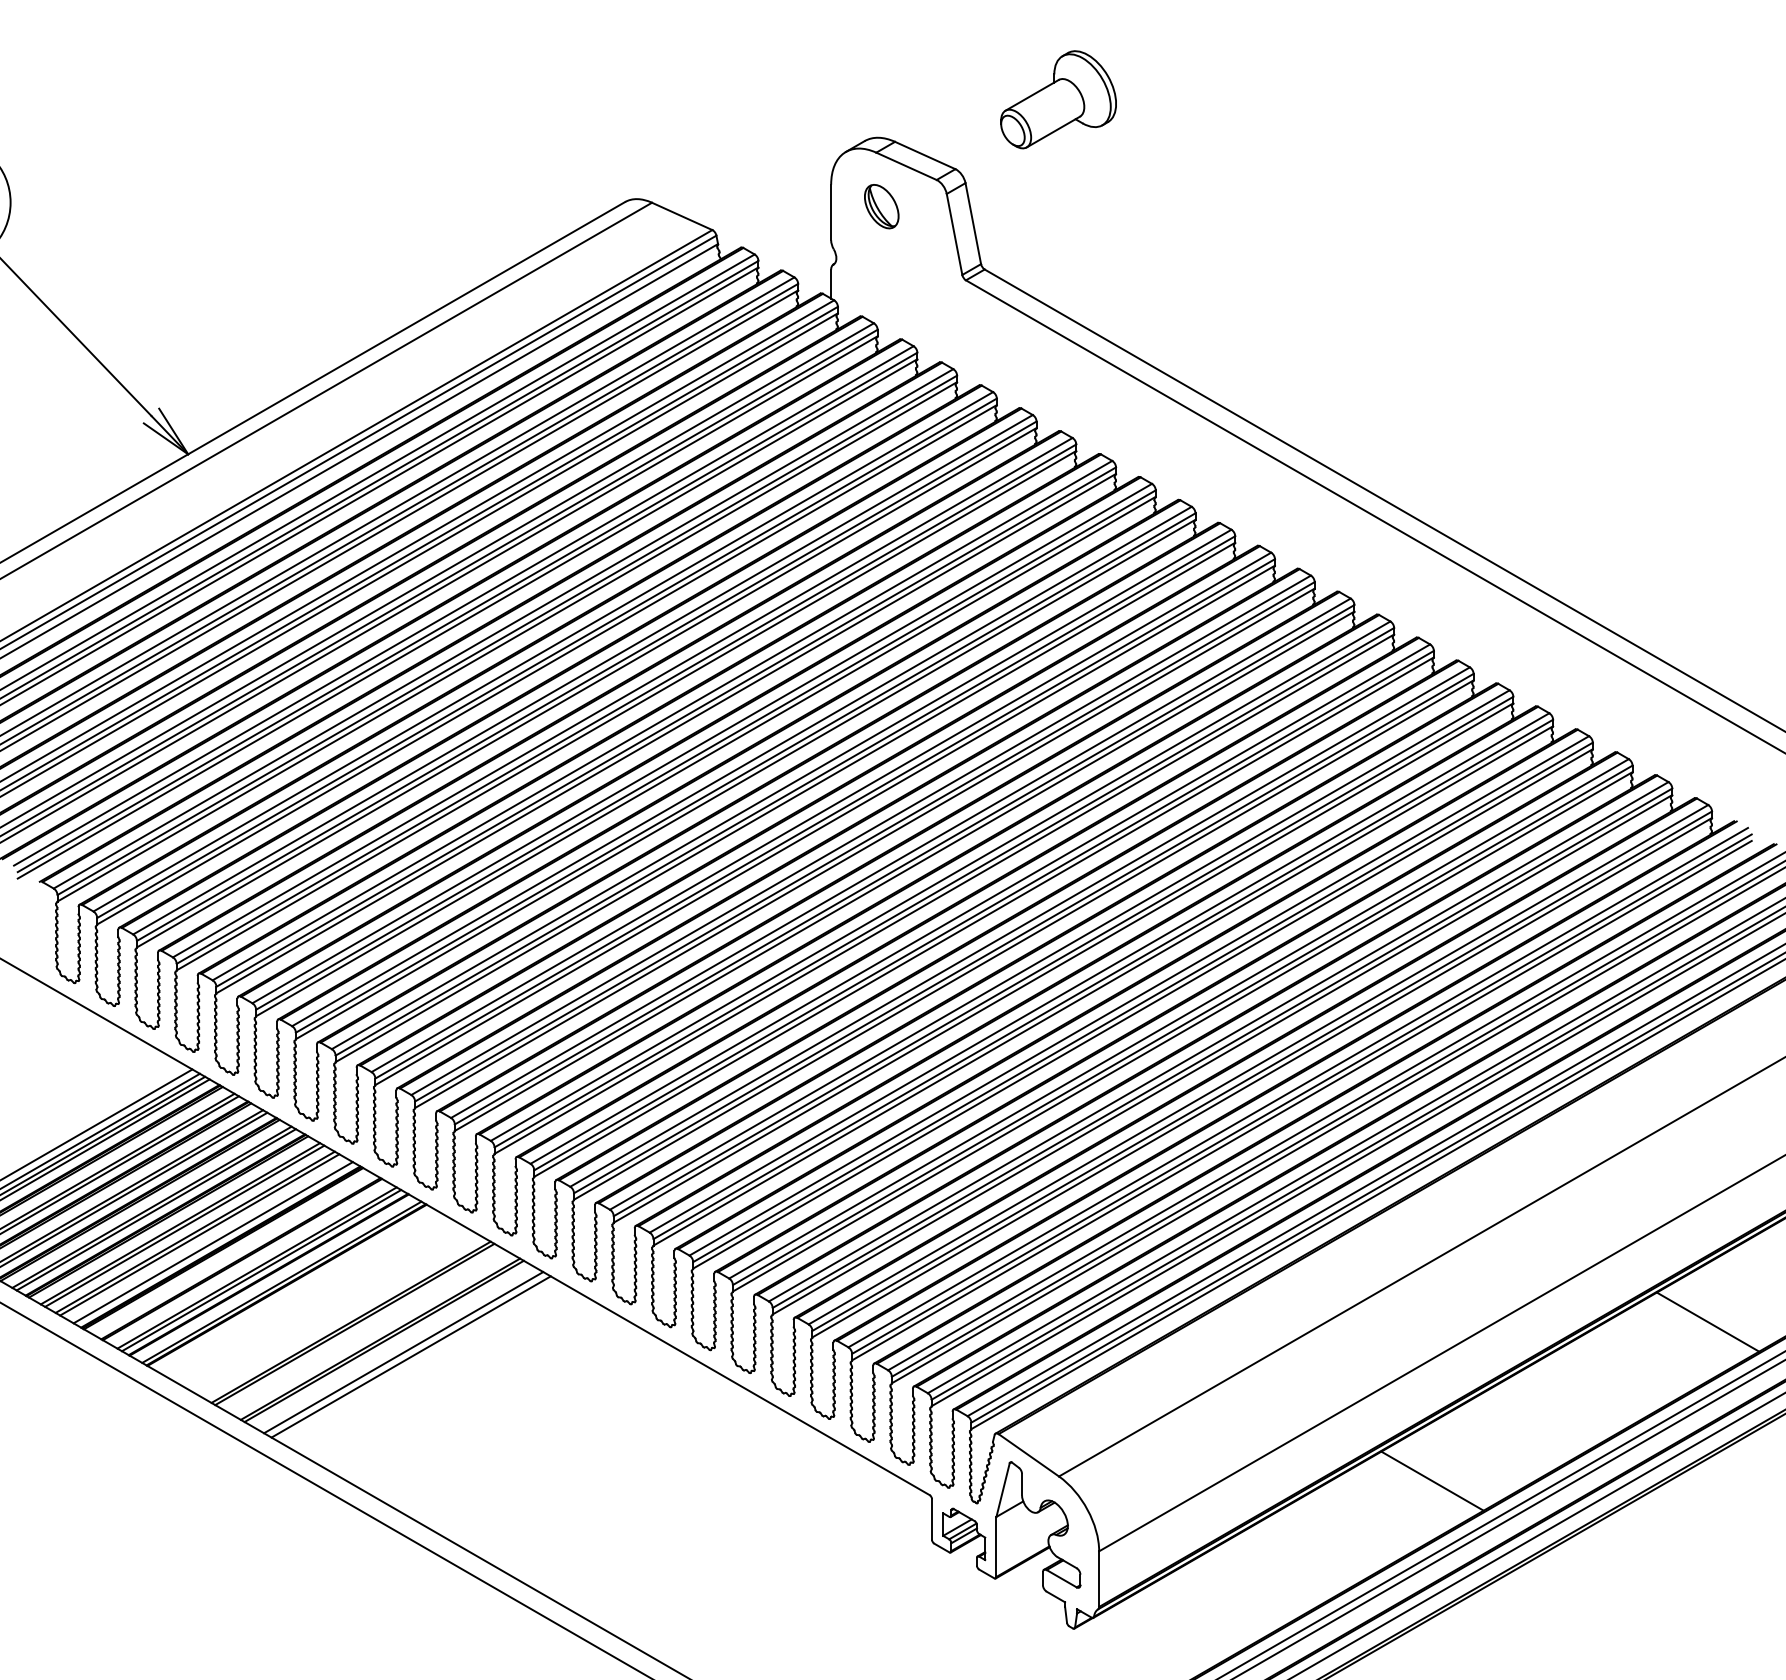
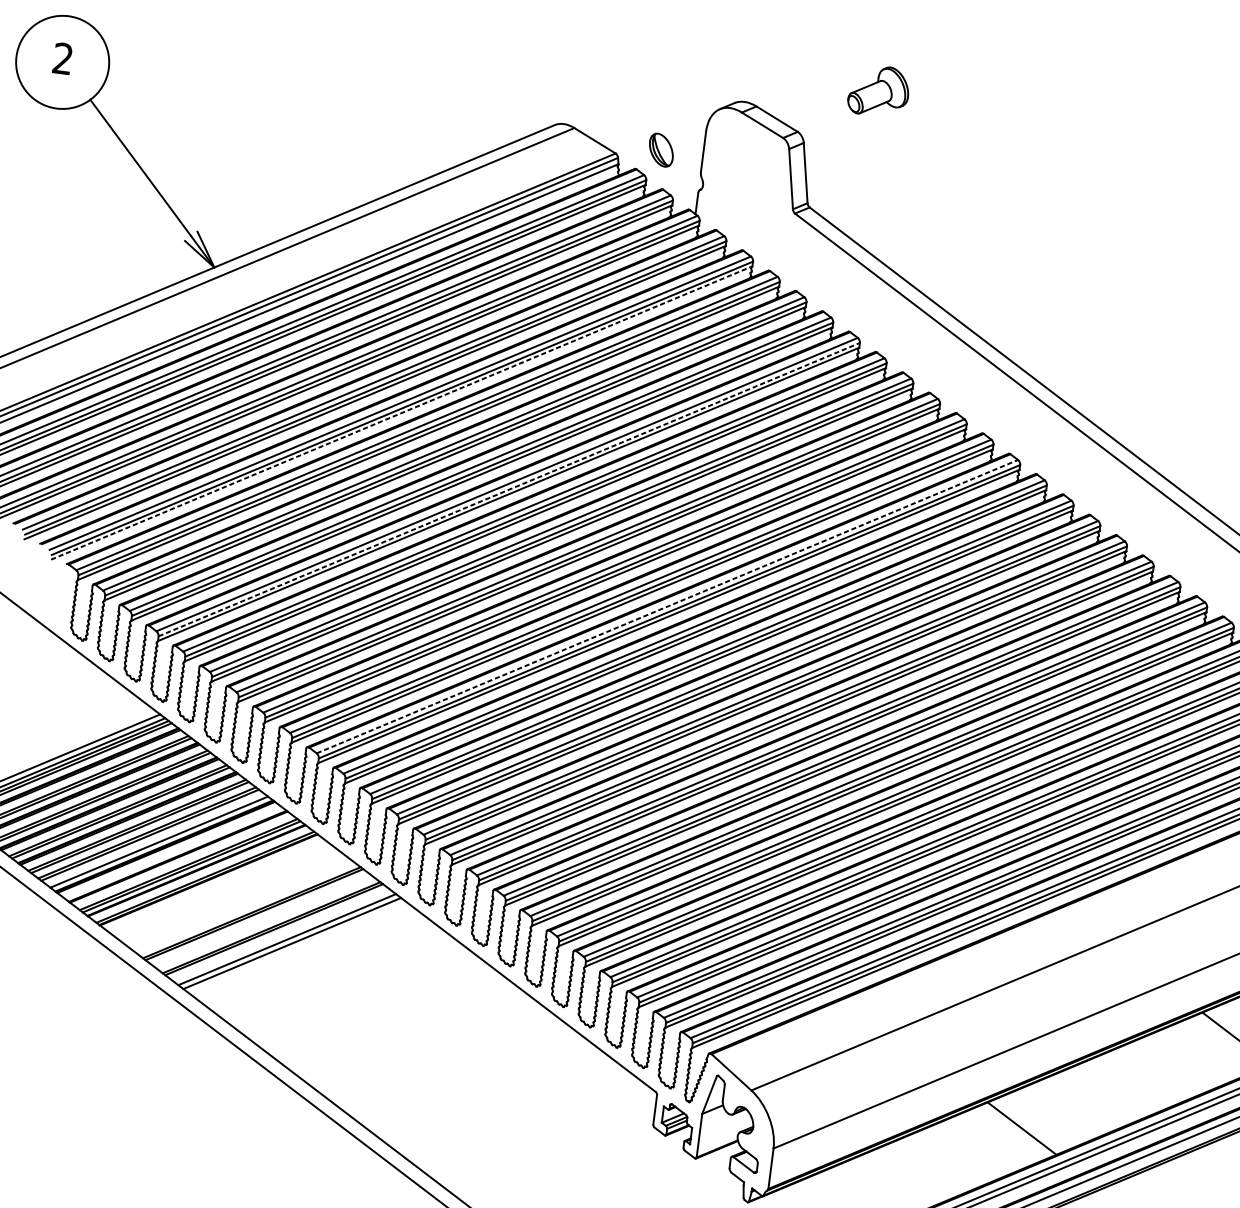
part: (1058, 99) -> (879, 90), size x0.7
part: (881, 206) -> (661, 150), moved
line: (468, 618) -> (402, 412), solid -> dashed
line: (626, 703) -> (509, 489), solid -> dashed
line: (861, 835) -> (667, 606), solid -> dashed

